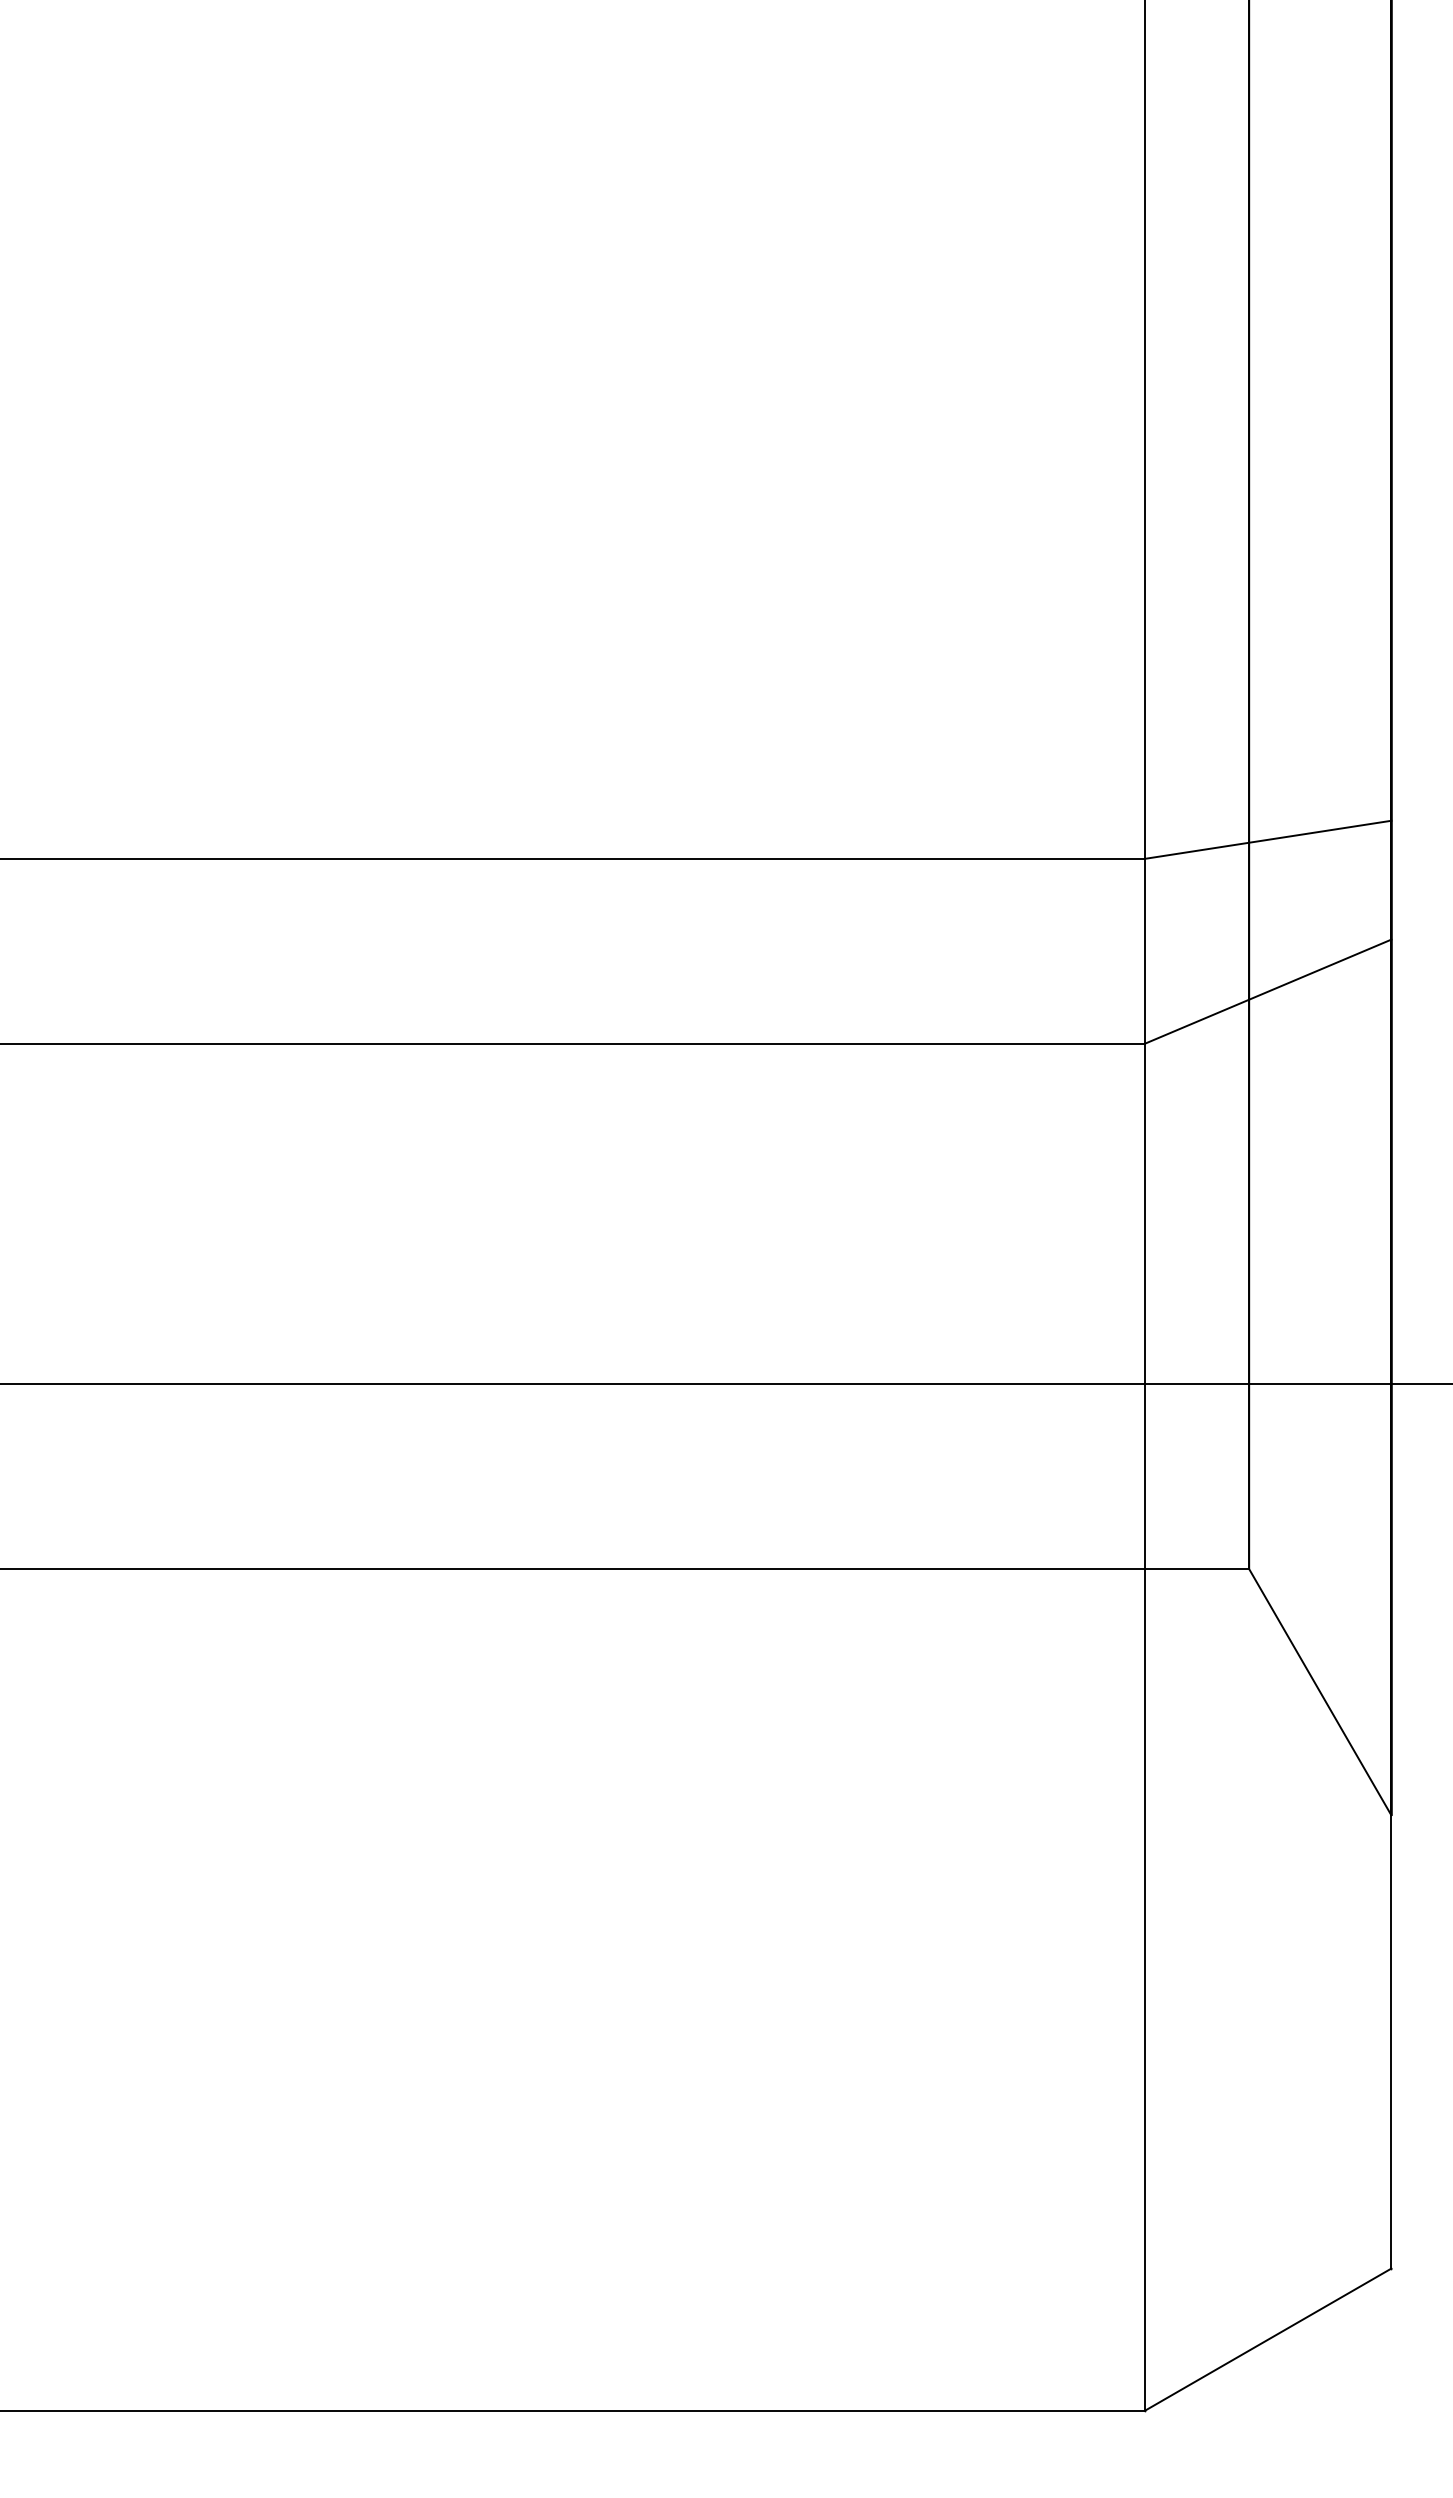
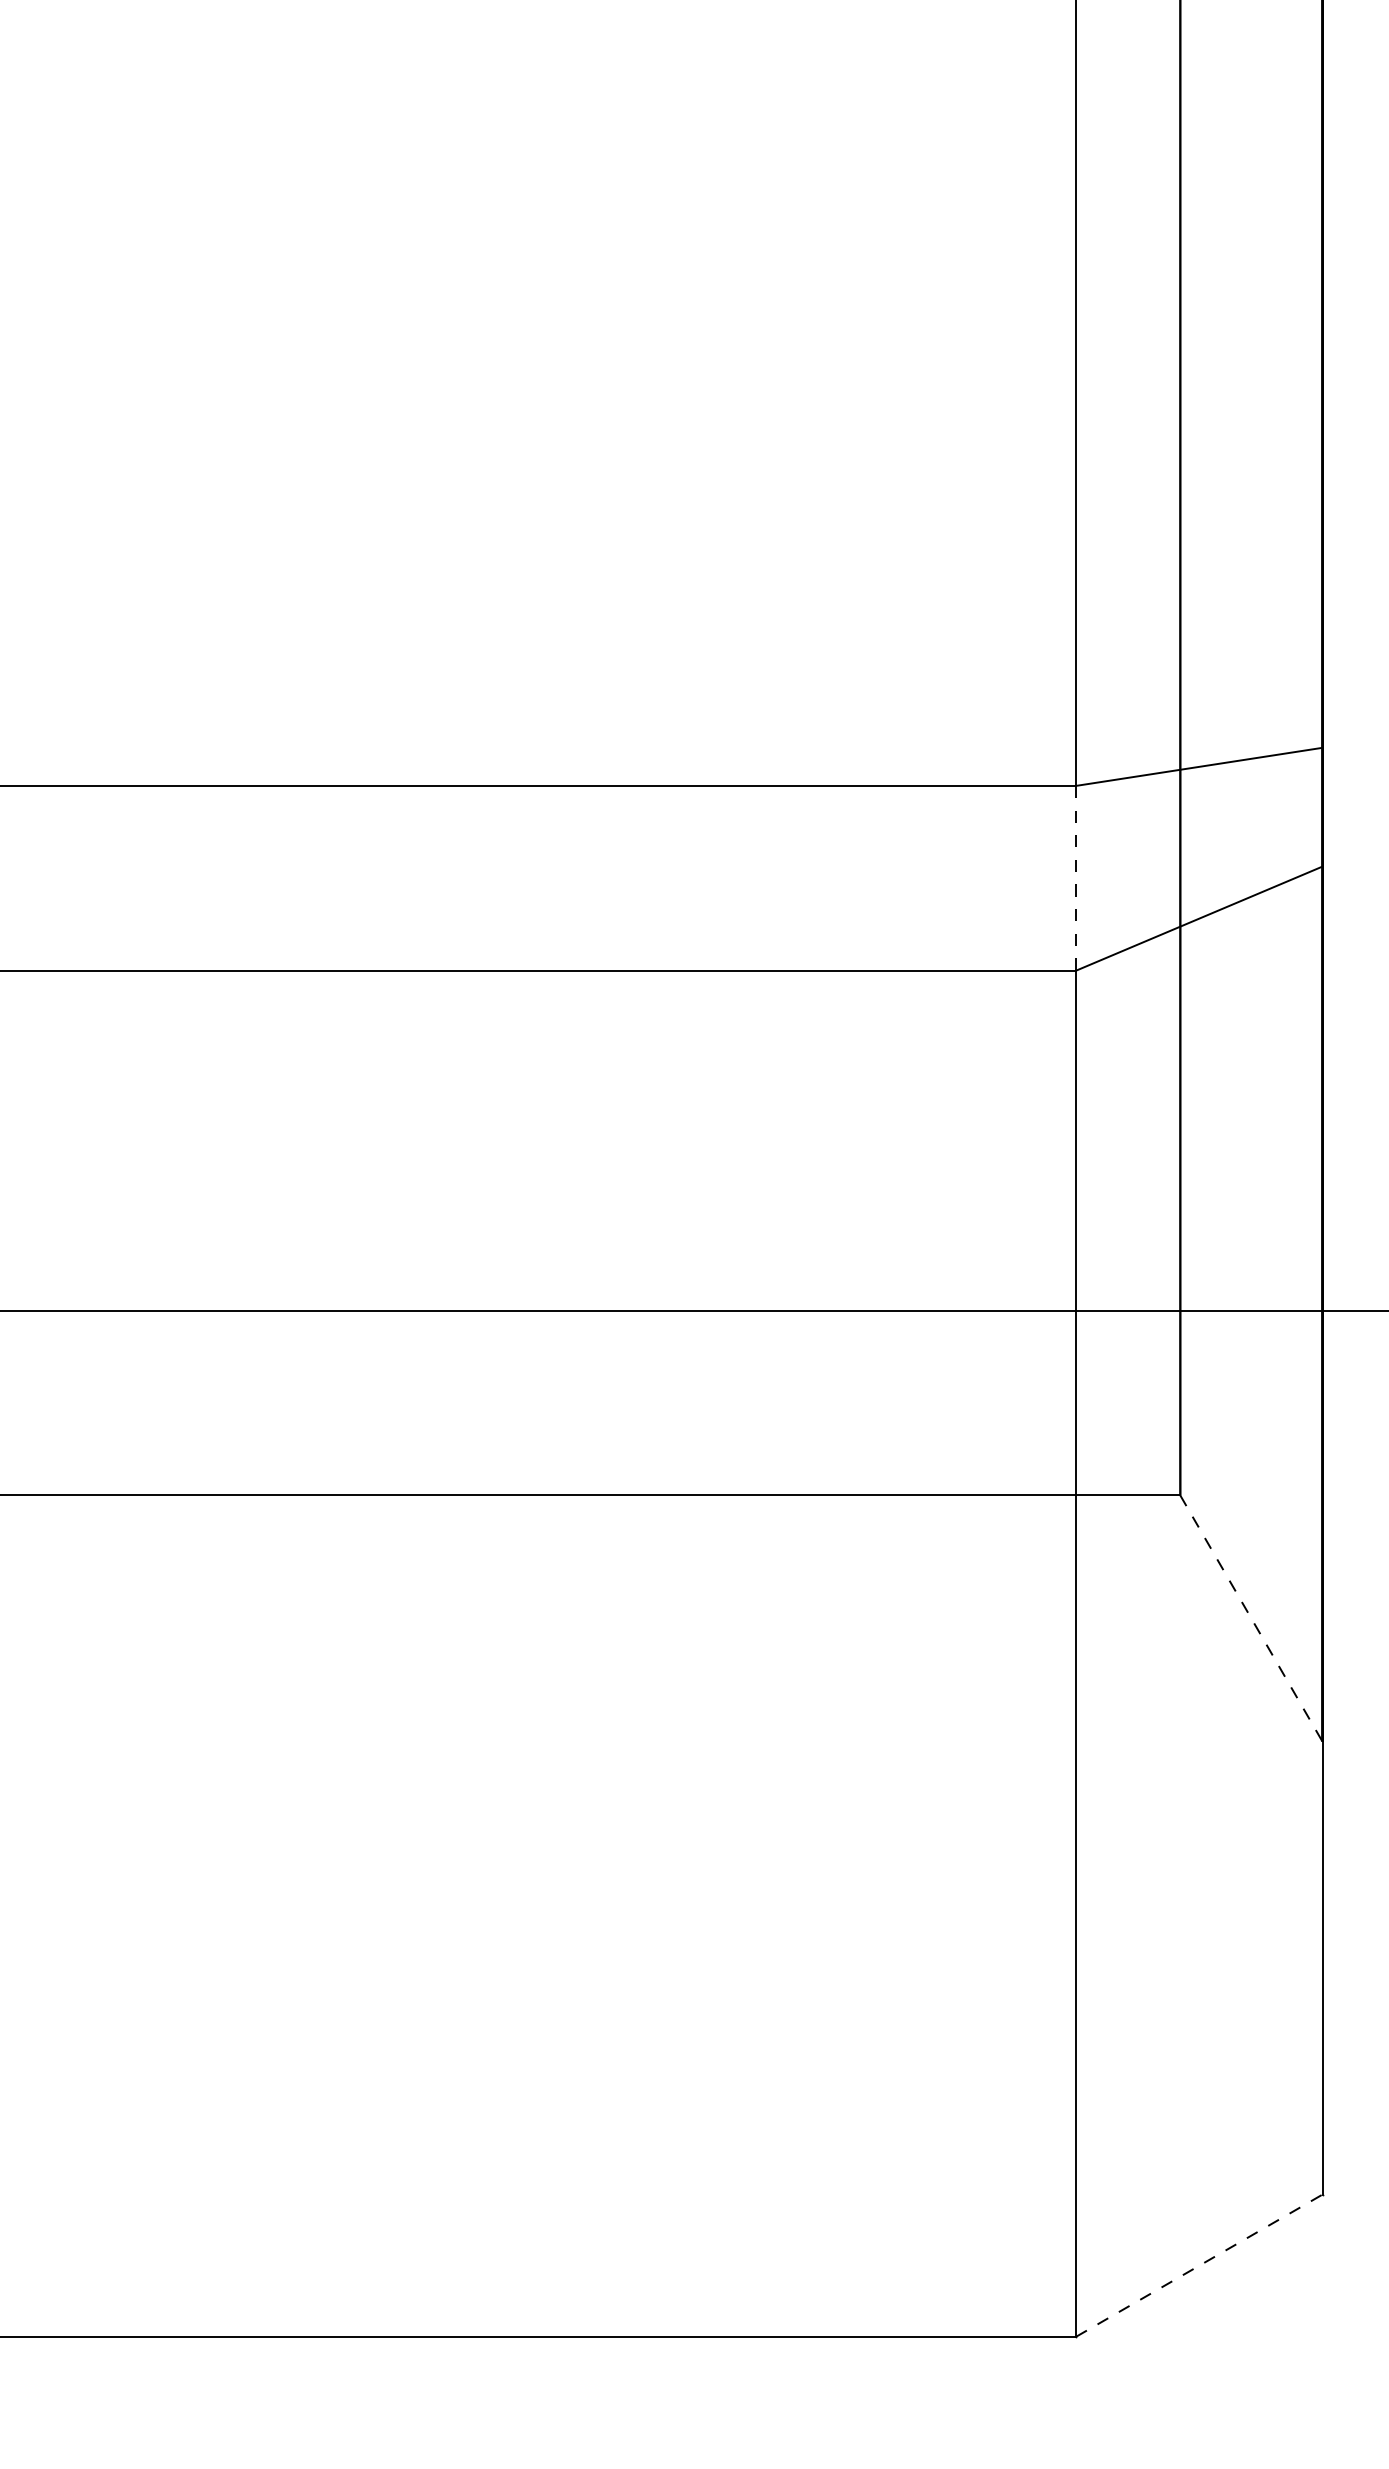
line: (1144, 950) -> (1075, 877), solid -> dashed
line: (1320, 1692) -> (1251, 1618), solid -> dashed
line: (1268, 2339) -> (1199, 2265), solid -> dashed

